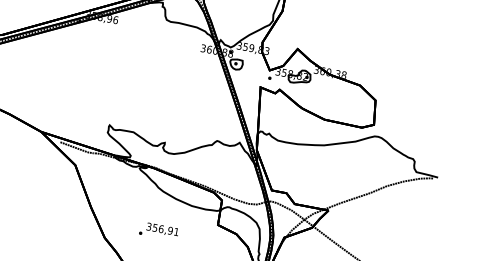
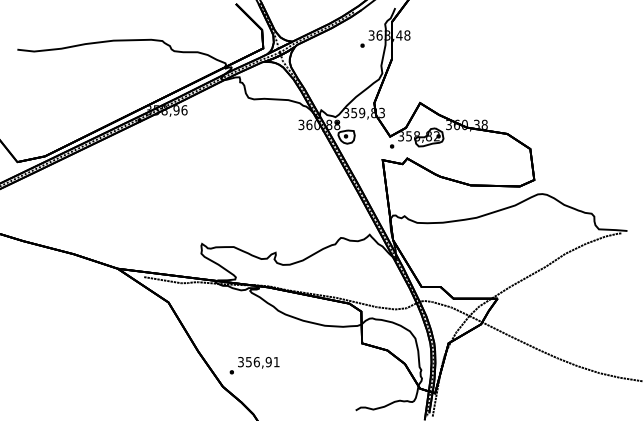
text: (159, 231) -> (254, 365), moved

